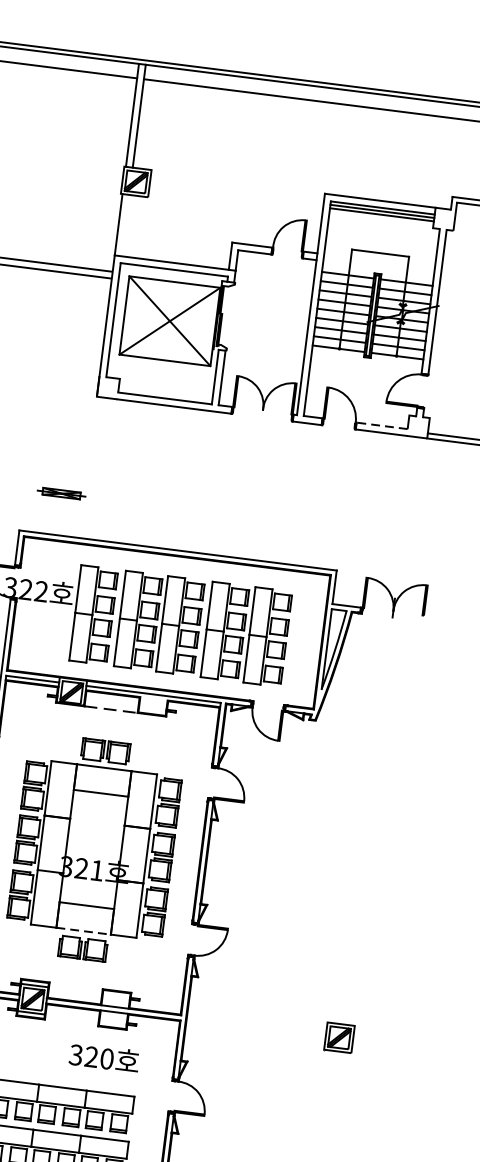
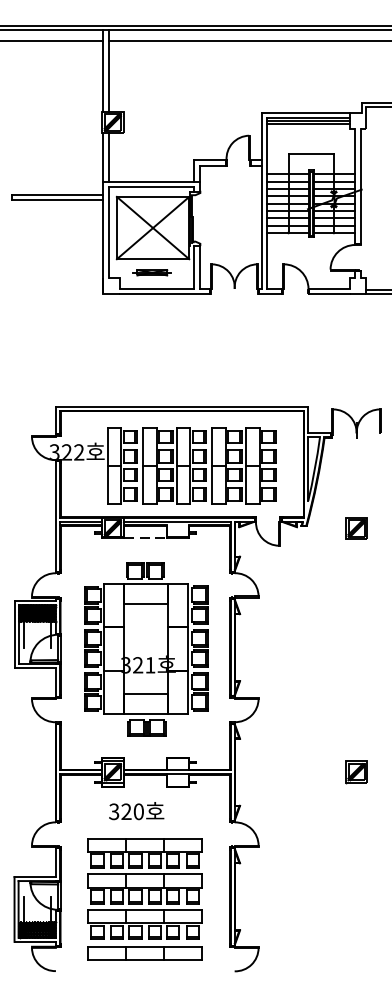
line: (125, 225) -> (108, 157), added
line: (382, 426) -> (329, 289), dashed -> solid
part: (60, 493) -> (151, 272), moved
part: (378, 731) -> (356, 528), added
line: (83, 931) -> (145, 714), dashed -> solid
text: (104, 1058) -> (136, 811), moved

